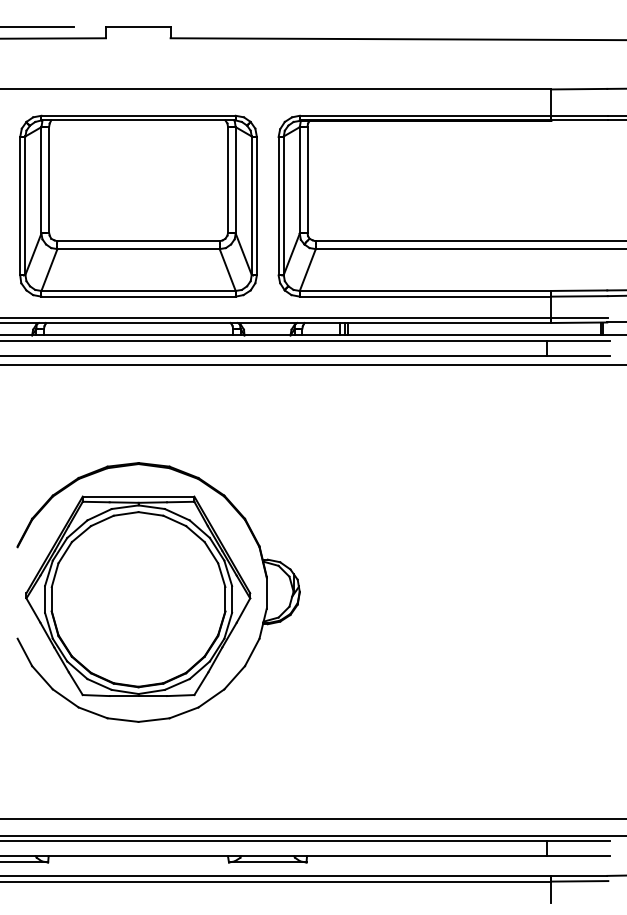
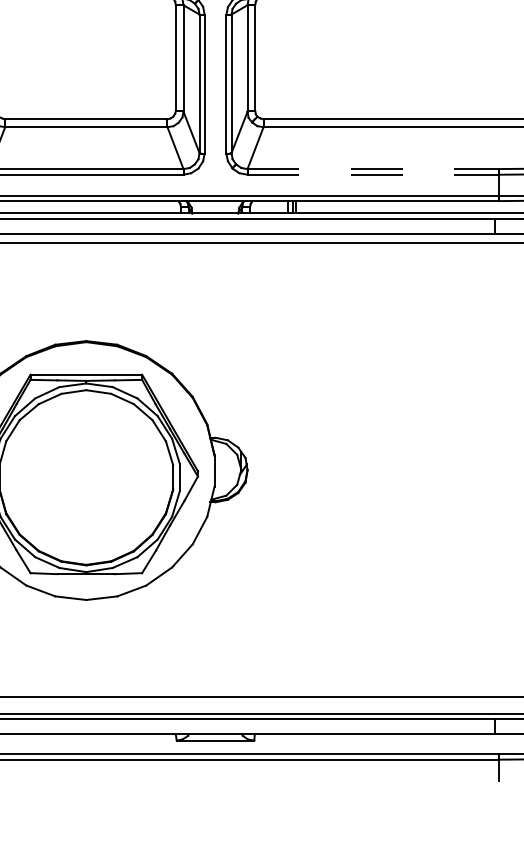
line: (425, 290) -> (373, 168), solid -> dashed
line: (425, 296) -> (373, 174), solid -> dashed

